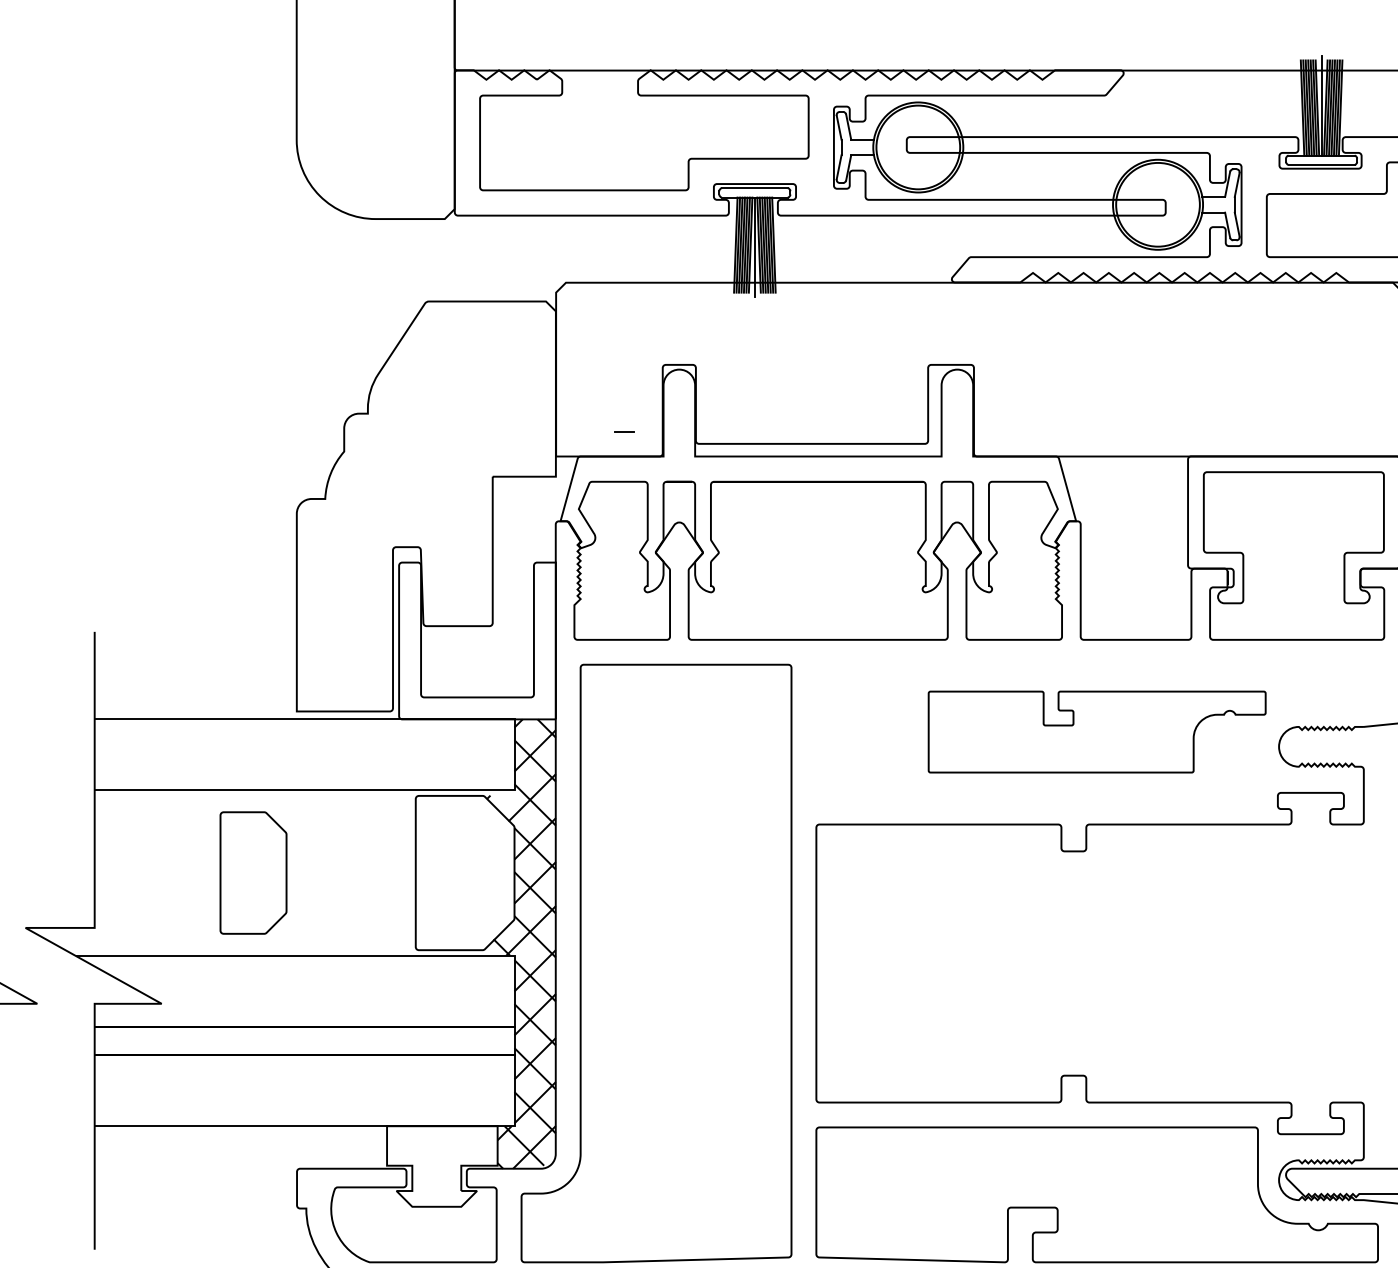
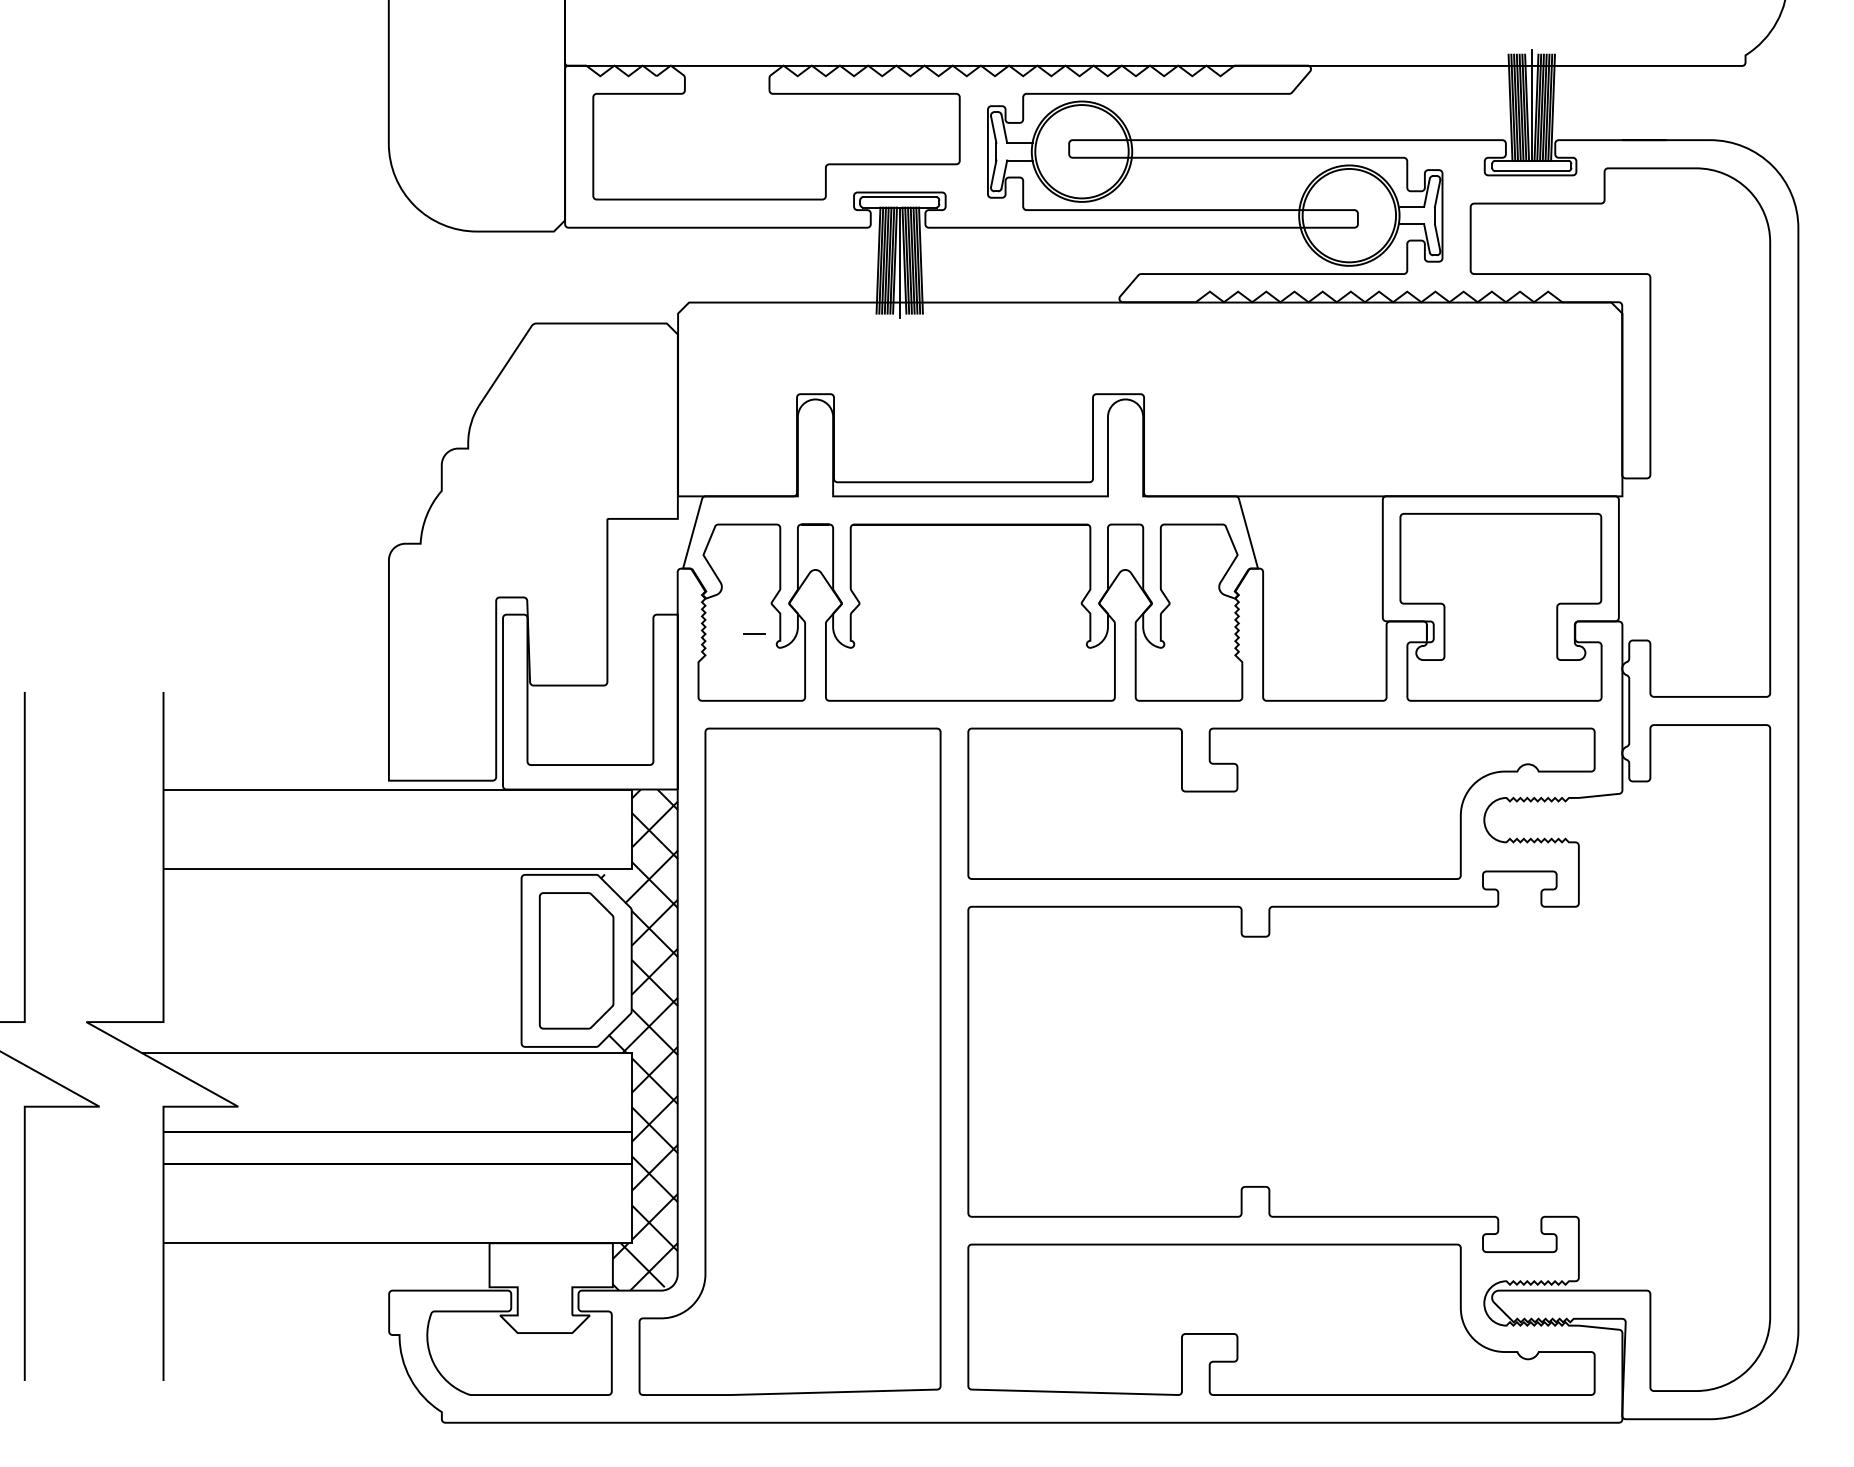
line: (624, 431) -> (754, 633), moved
part: (1097, 731) -> (1281, 803), size x1.67
part: (253, 872) -> (576, 960), moved

